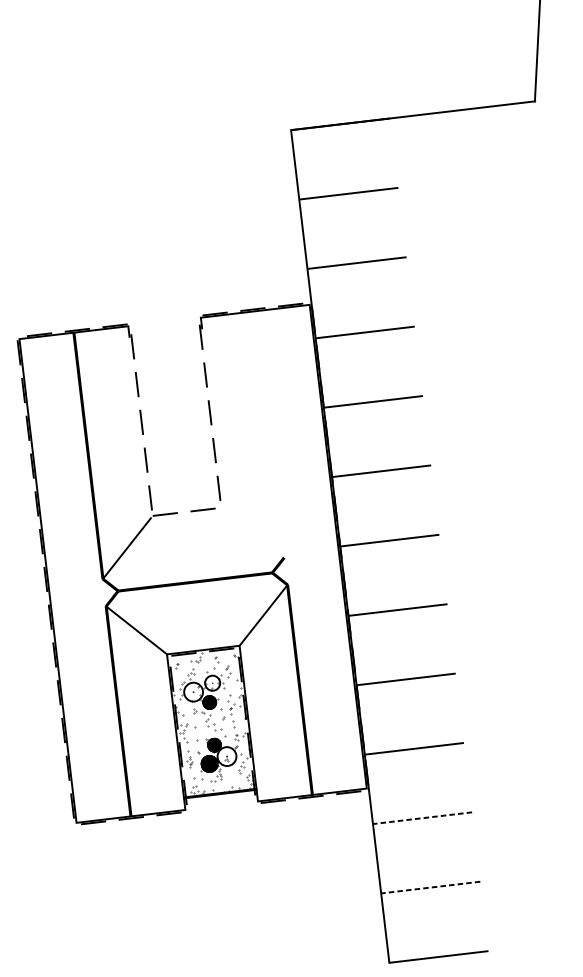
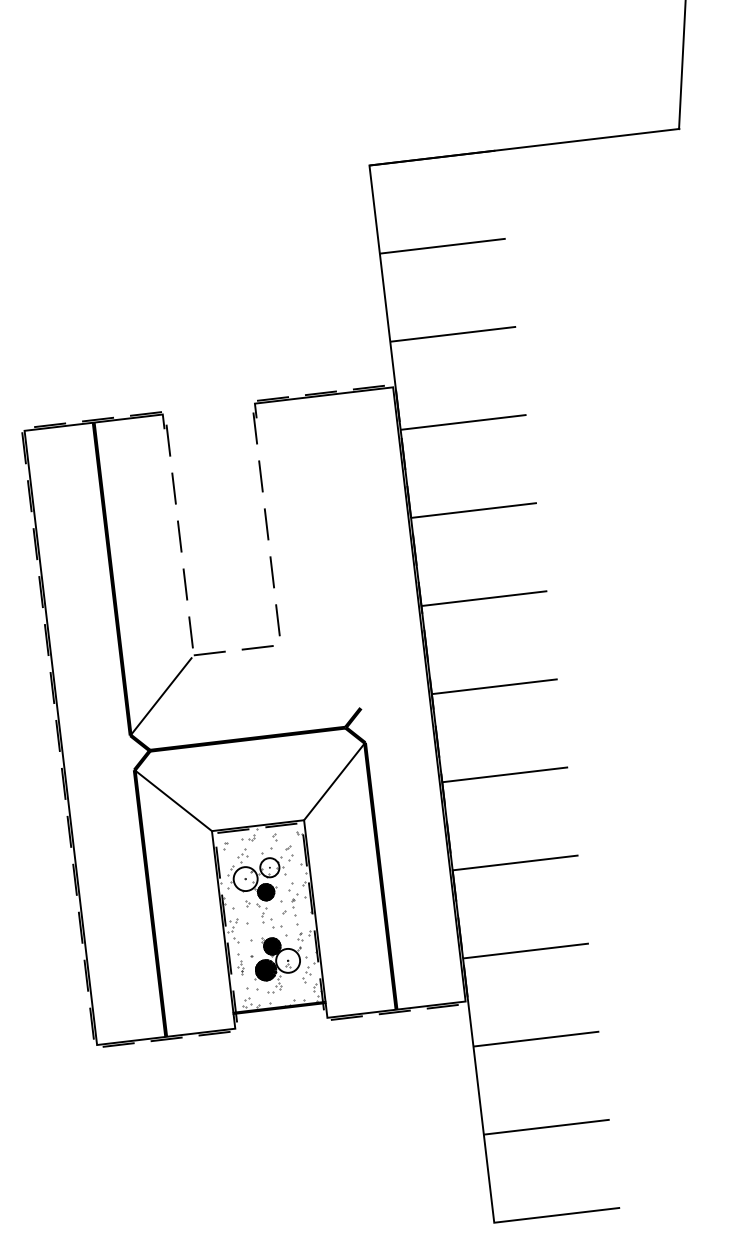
line: (421, 818) -> (535, 1039), dashed -> solid
line: (430, 887) -> (546, 1127), dashed -> solid

